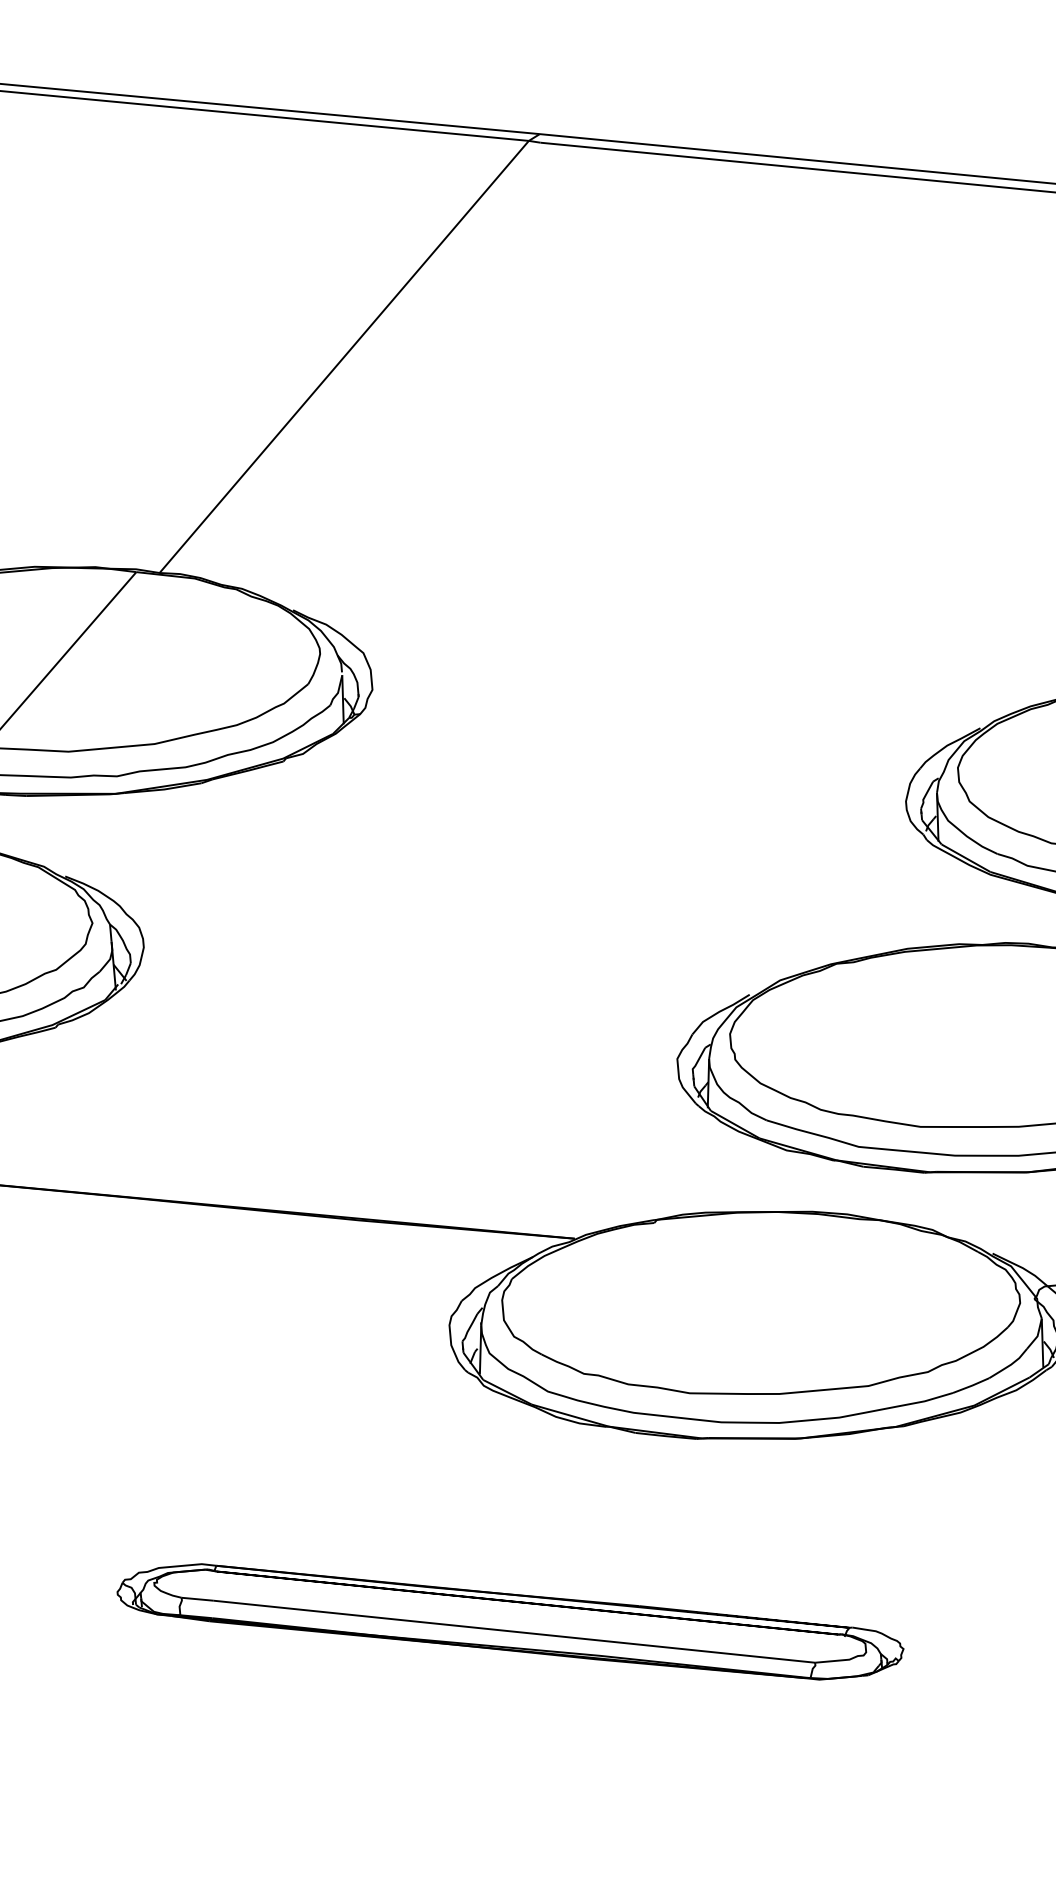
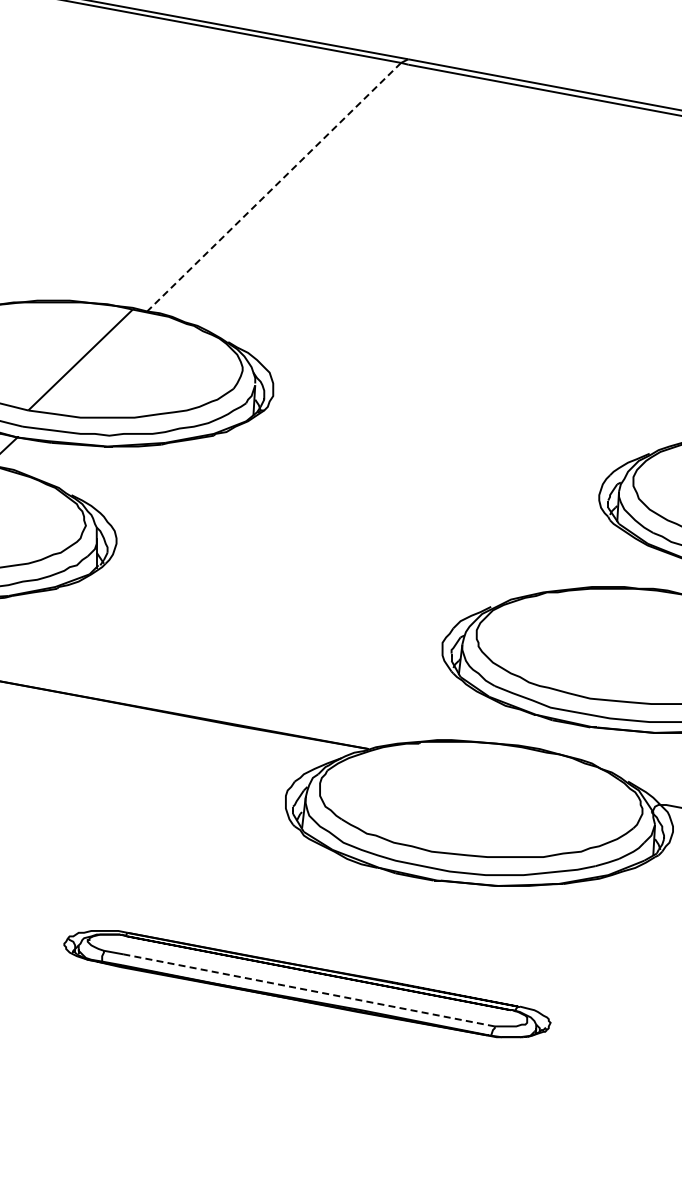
line: (344, 357) -> (274, 187), solid -> dashed
line: (514, 1631) -> (309, 990), solid -> dashed

